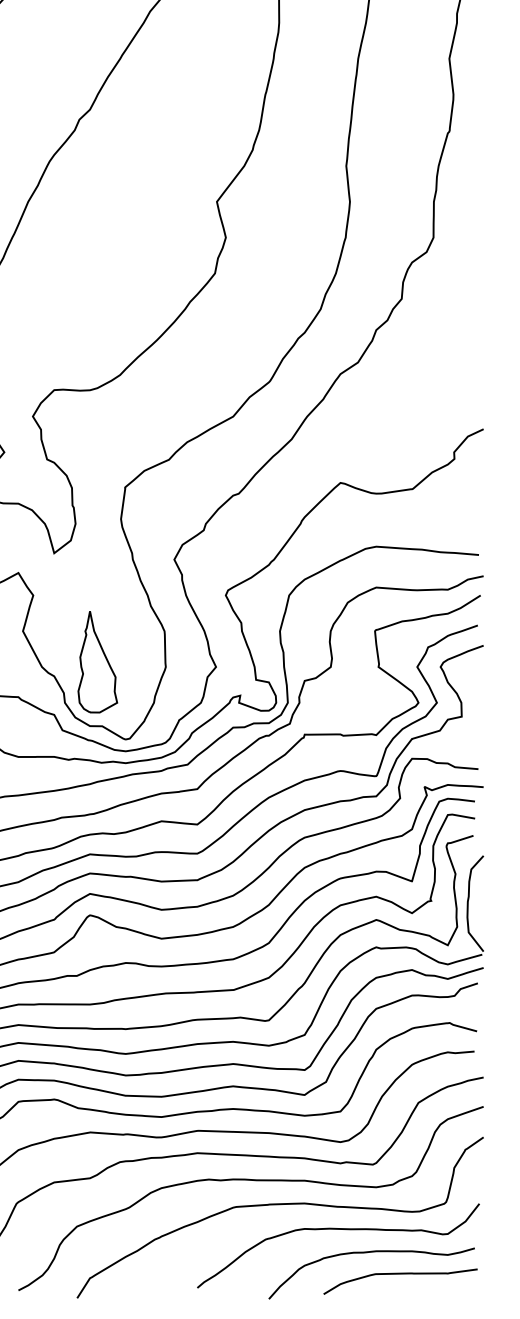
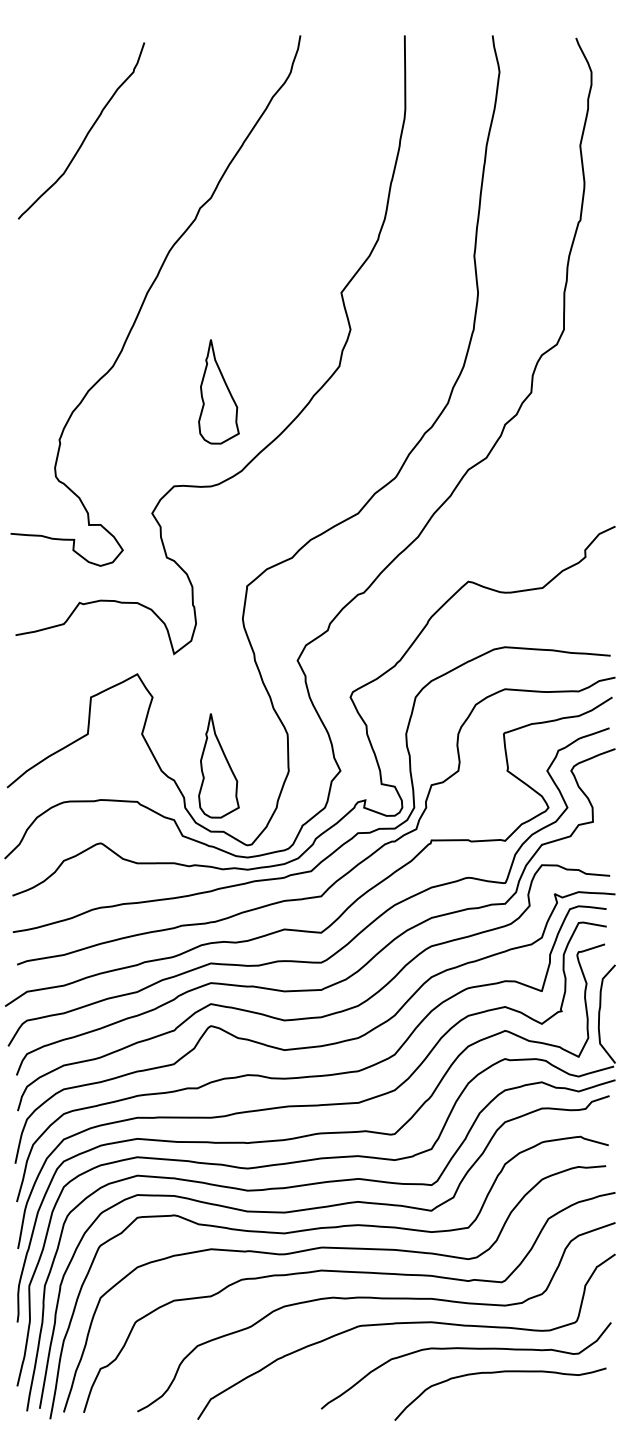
part: (97, 297) -> (218, 391), added
curve: (399, 1274) -> (529, 1395), removed

